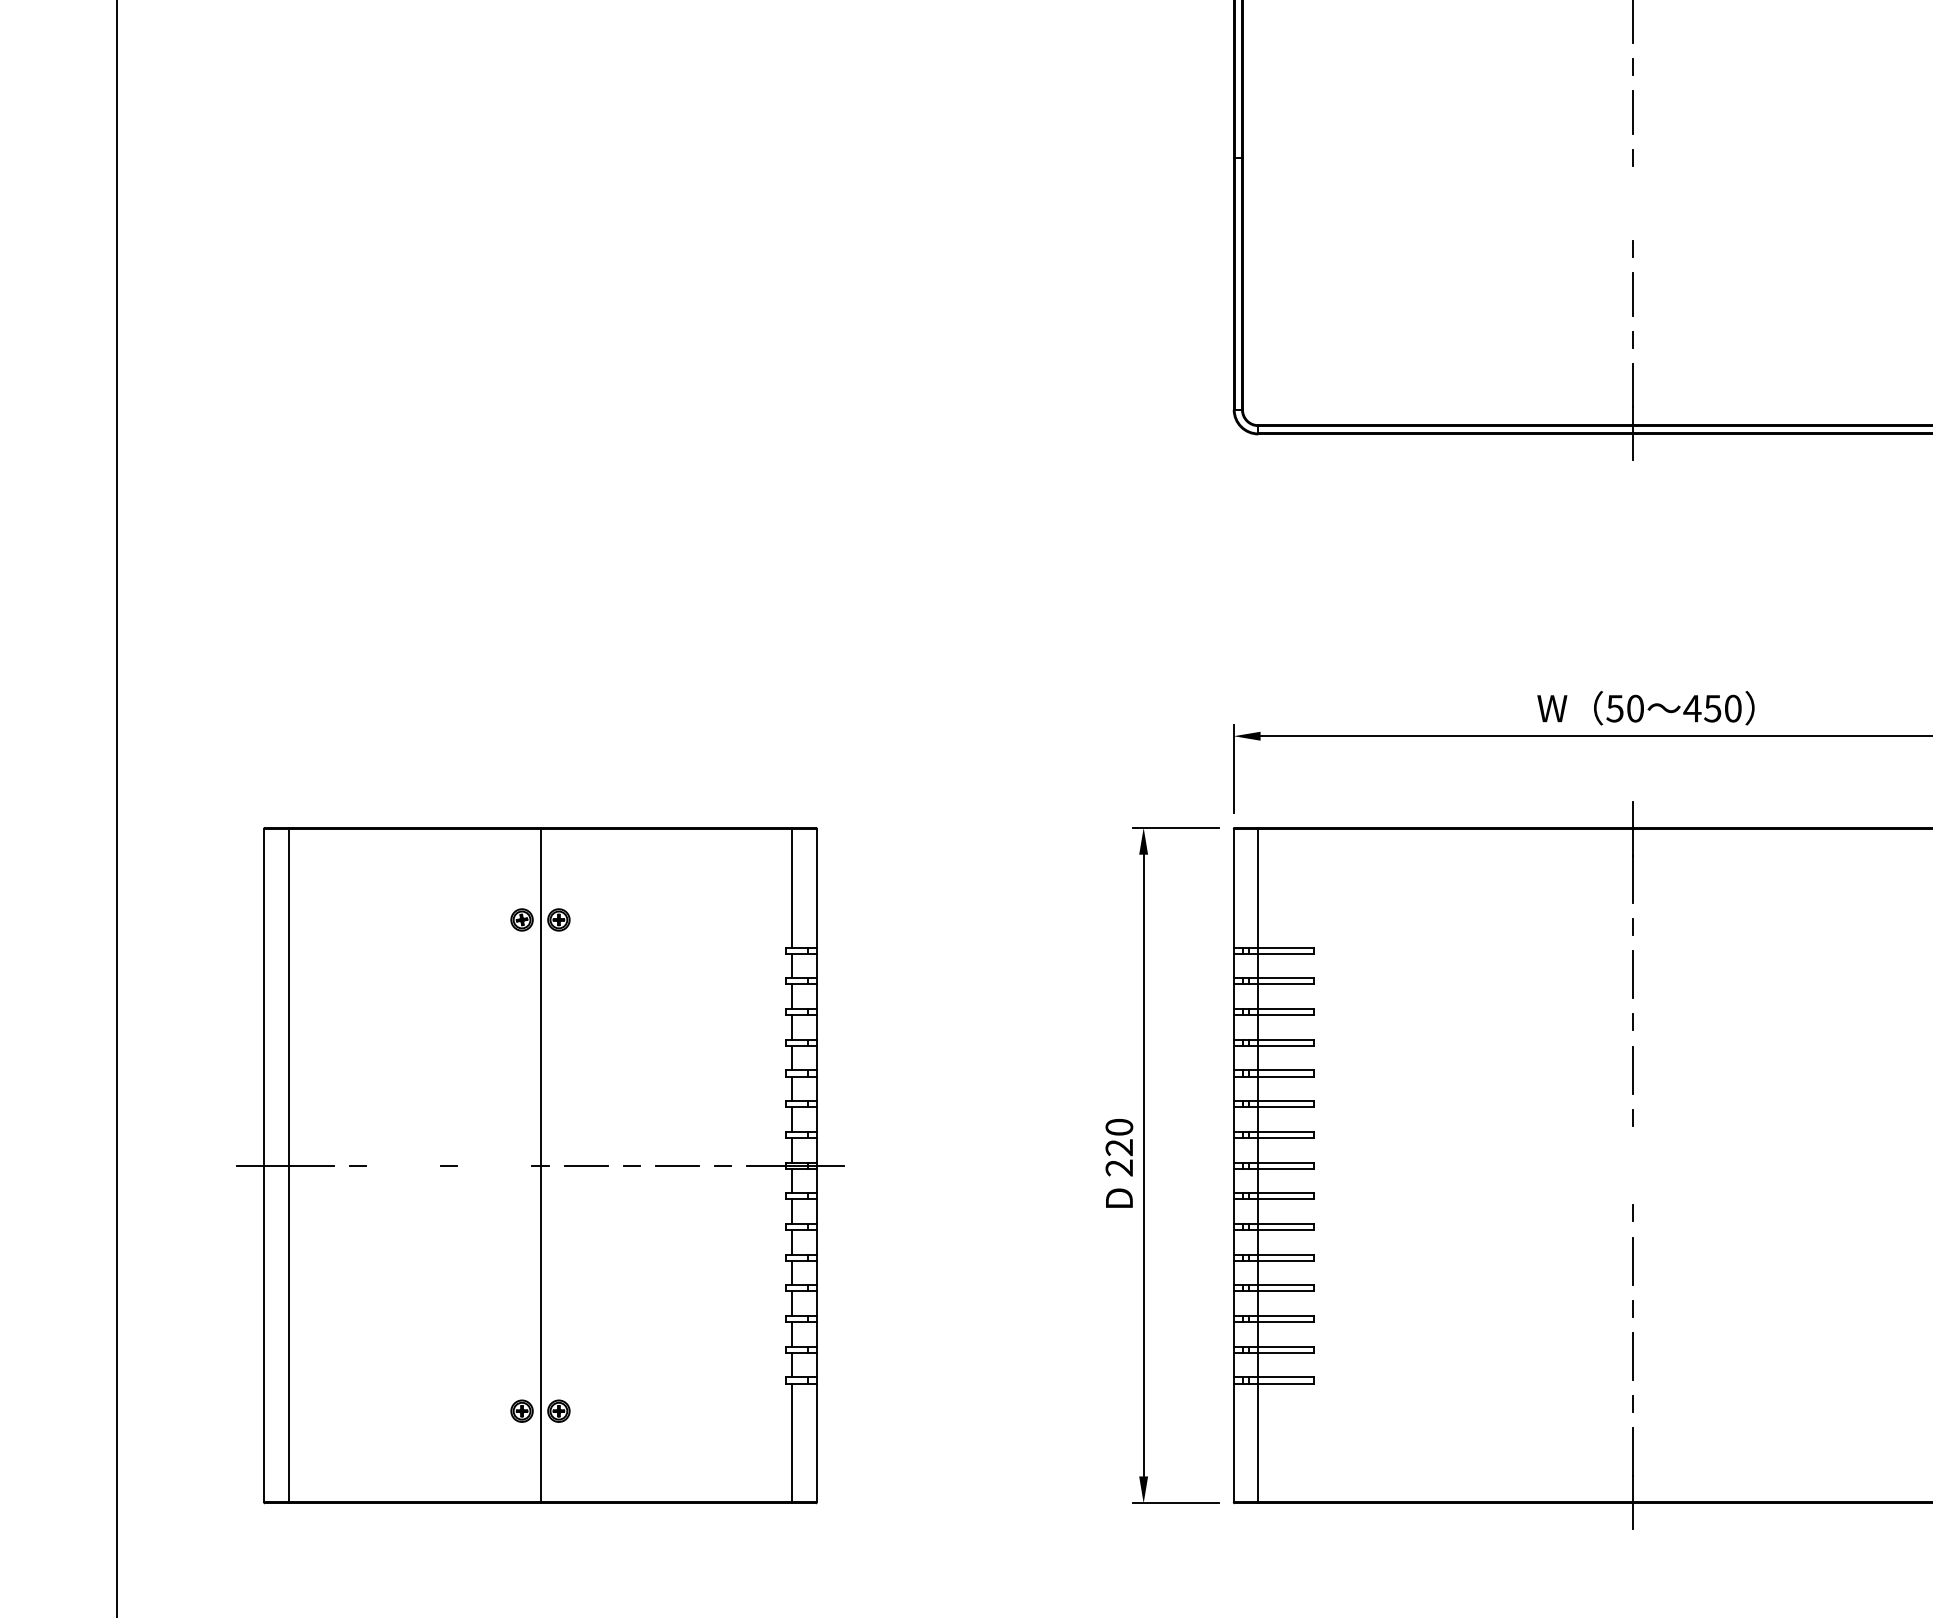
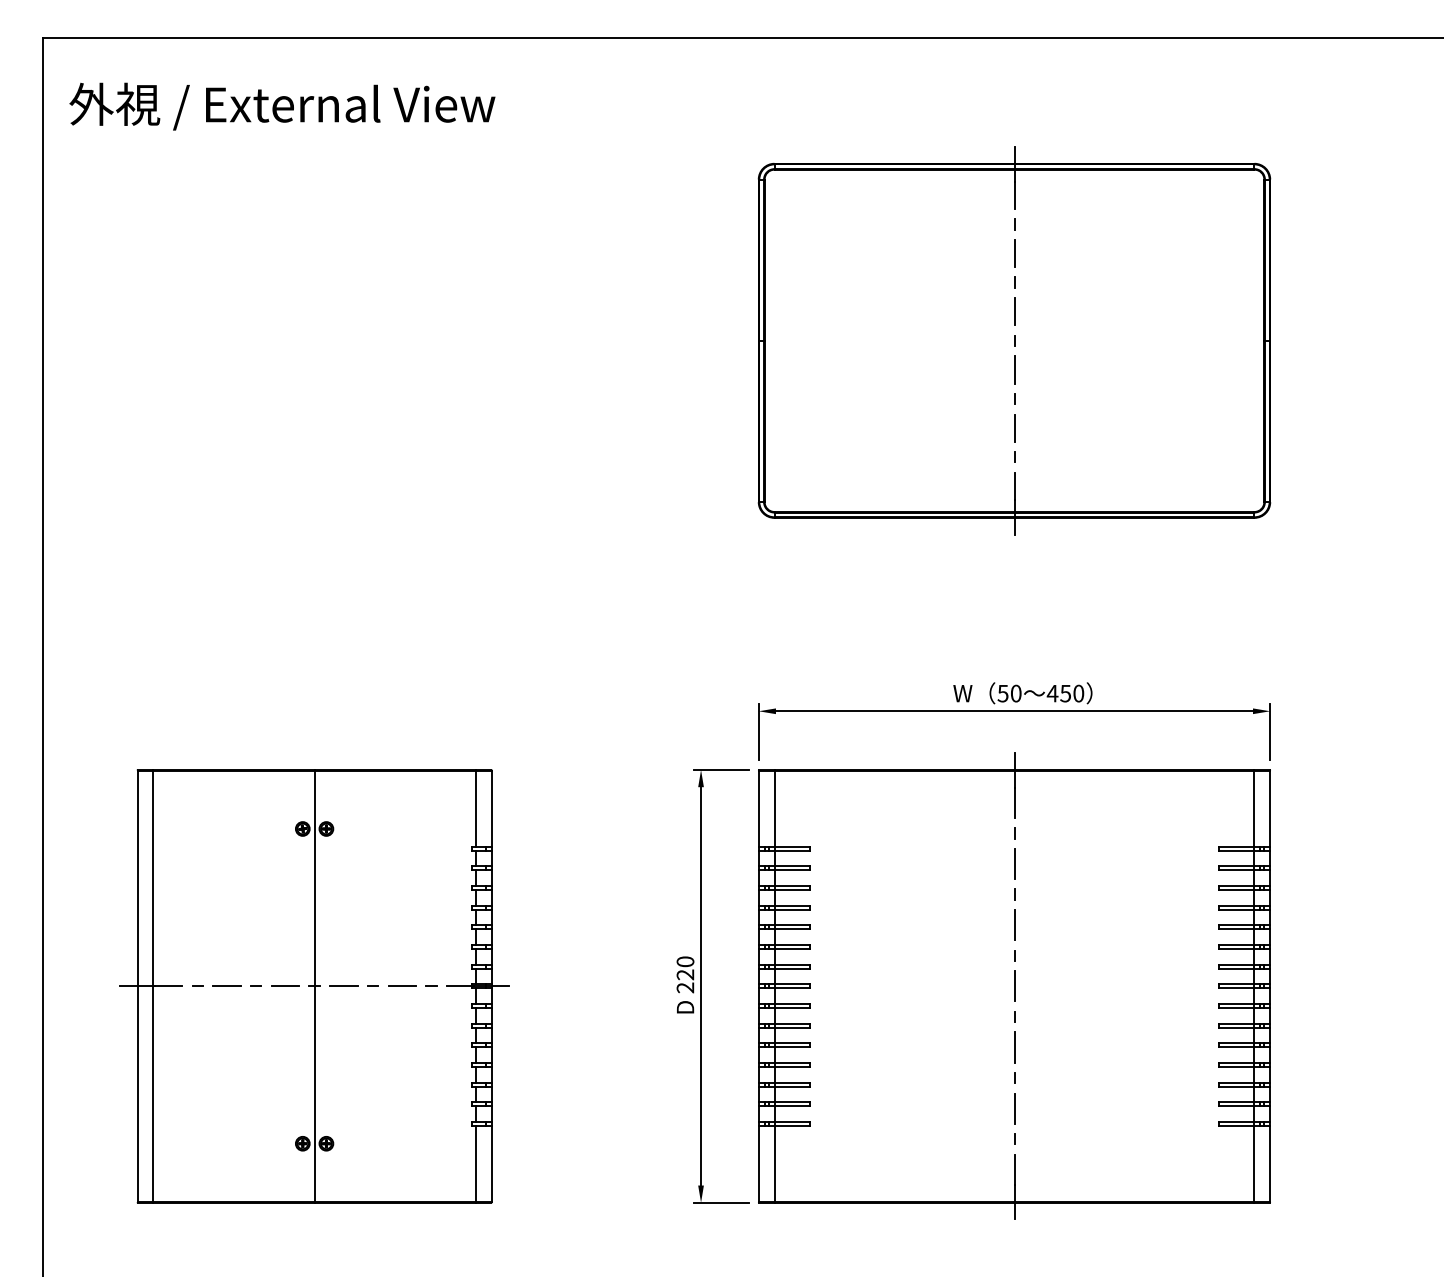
line: (1632, 202) -> (1014, 369), added
line: (402, 1165) -> (226, 986), added
line: (495, 1165) -> (285, 986), added
line: (1632, 1165) -> (1014, 986), added

